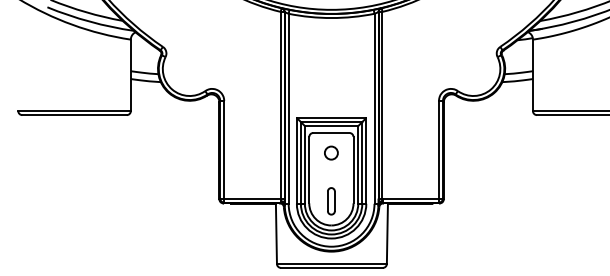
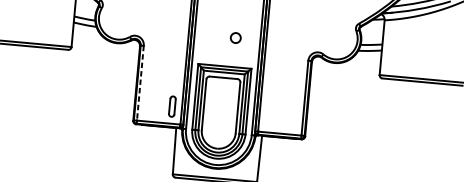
line: (224, 149) -> (140, 83), solid -> dashed
circle: (331, 152) -> (235, 37), moved
part: (331, 201) -> (172, 106), moved

